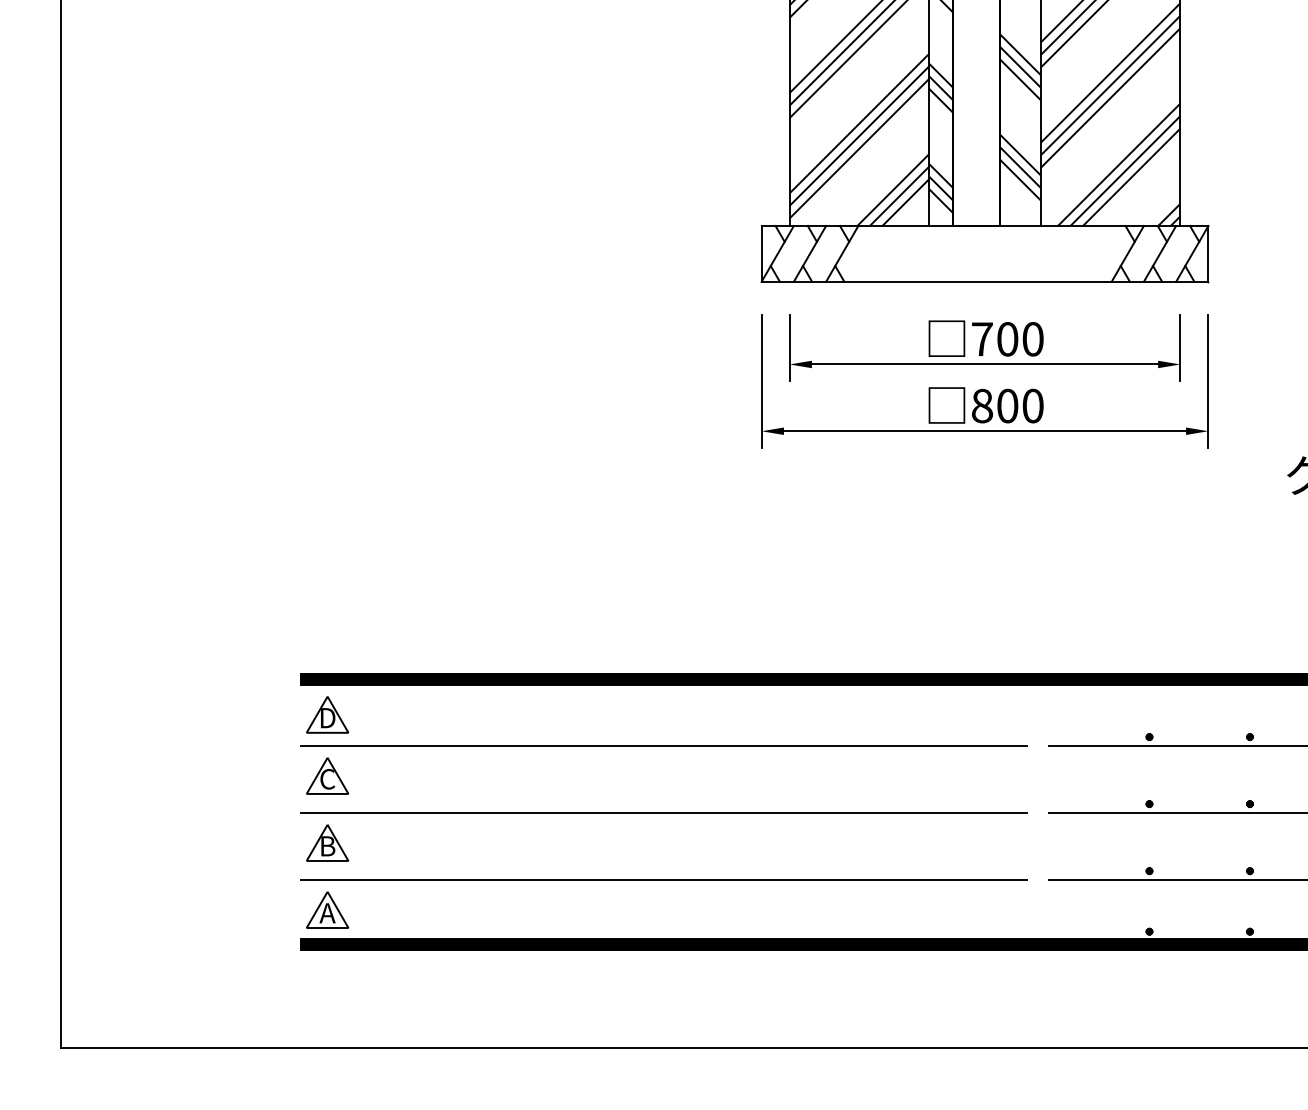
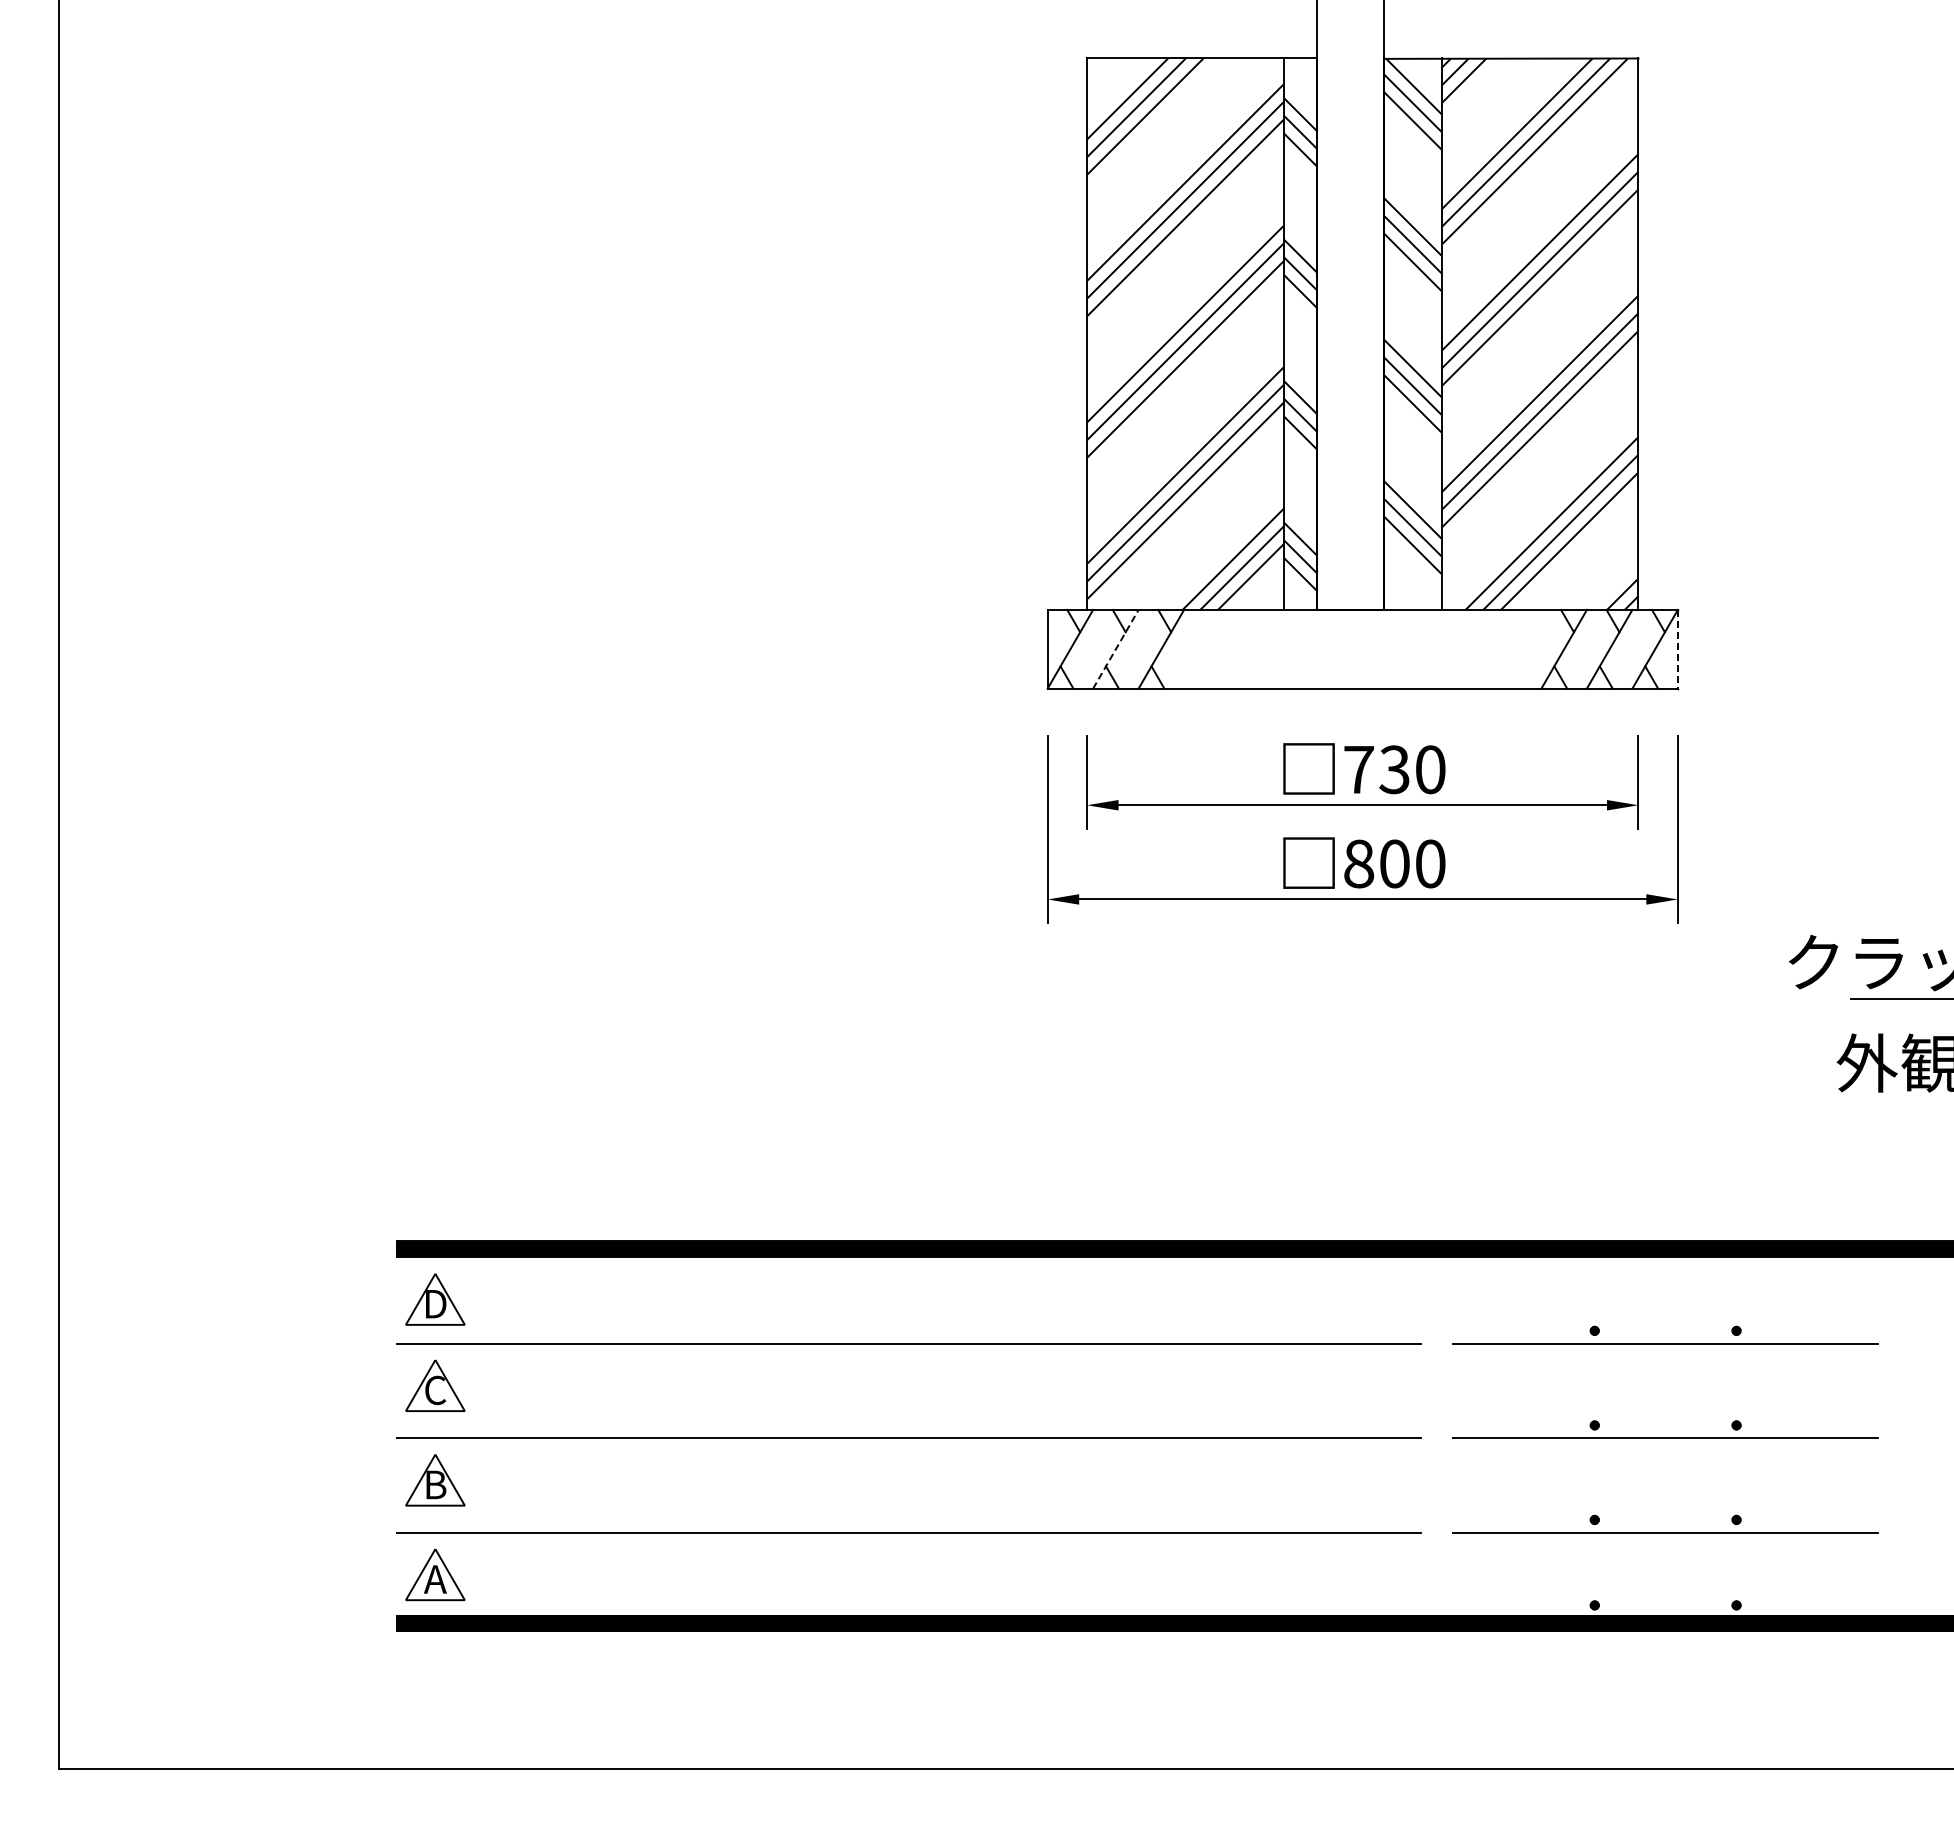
line: (810, 253) -> (1116, 648), solid -> dashed
line: (1208, 254) -> (1677, 649), solid -> dashed
text: (1007, 339) -> (1394, 769), 700 -> 730

